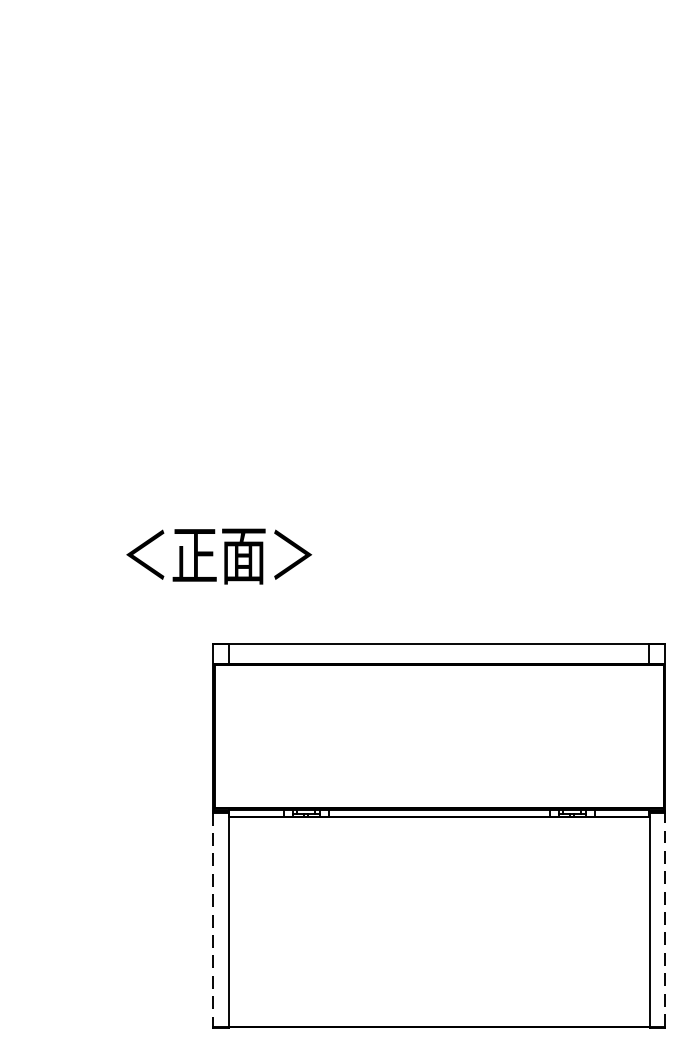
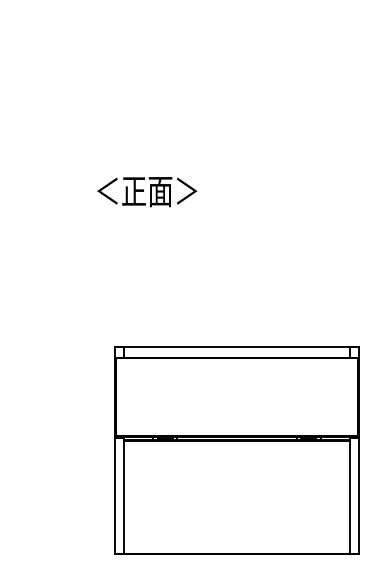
text: (219, 557) -> (147, 192), moved
line: (212, 918) -> (114, 495), dashed -> solid
line: (664, 918) -> (358, 495), dashed -> solid

